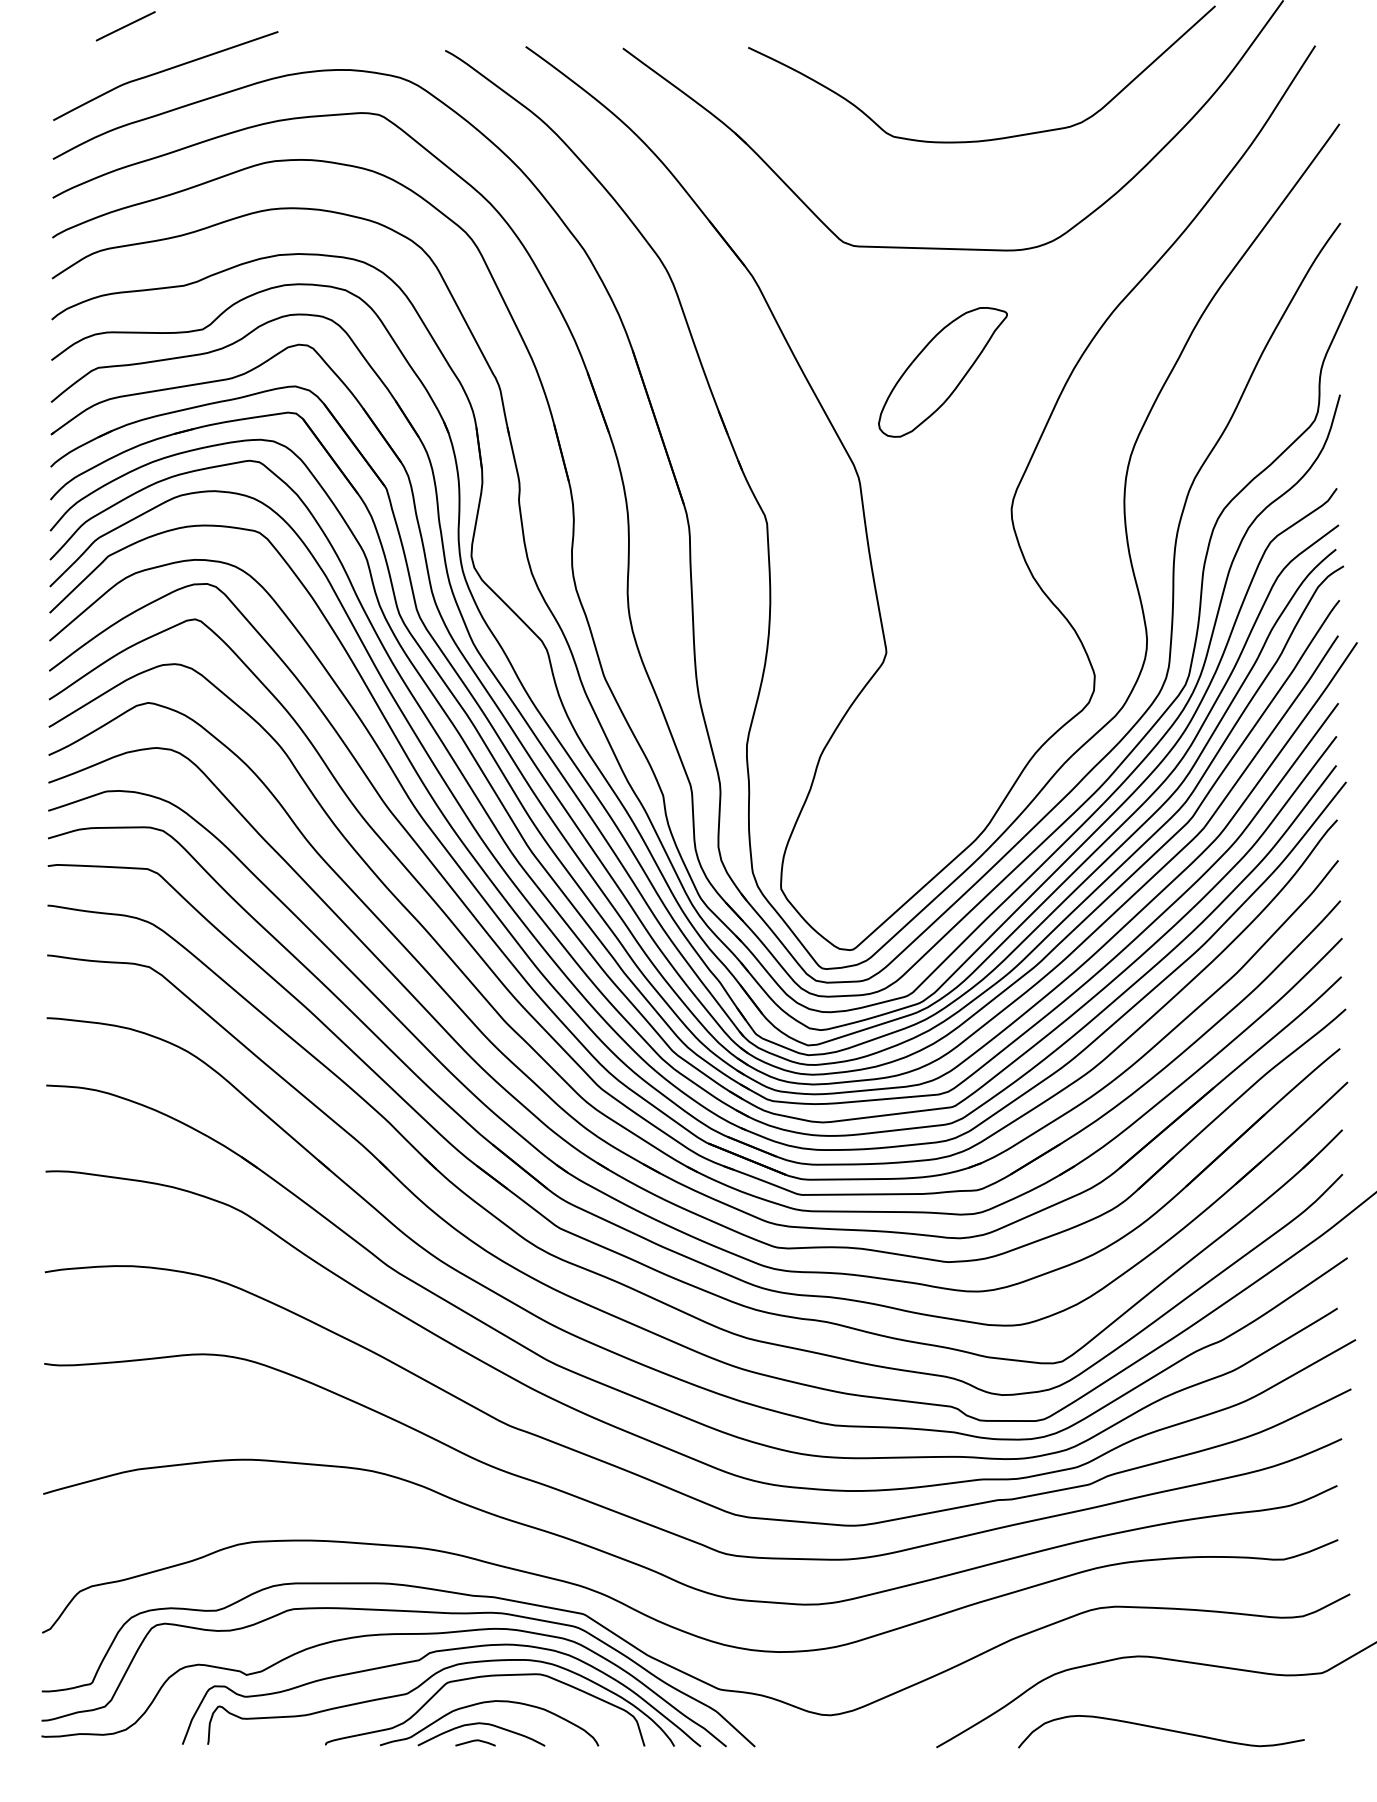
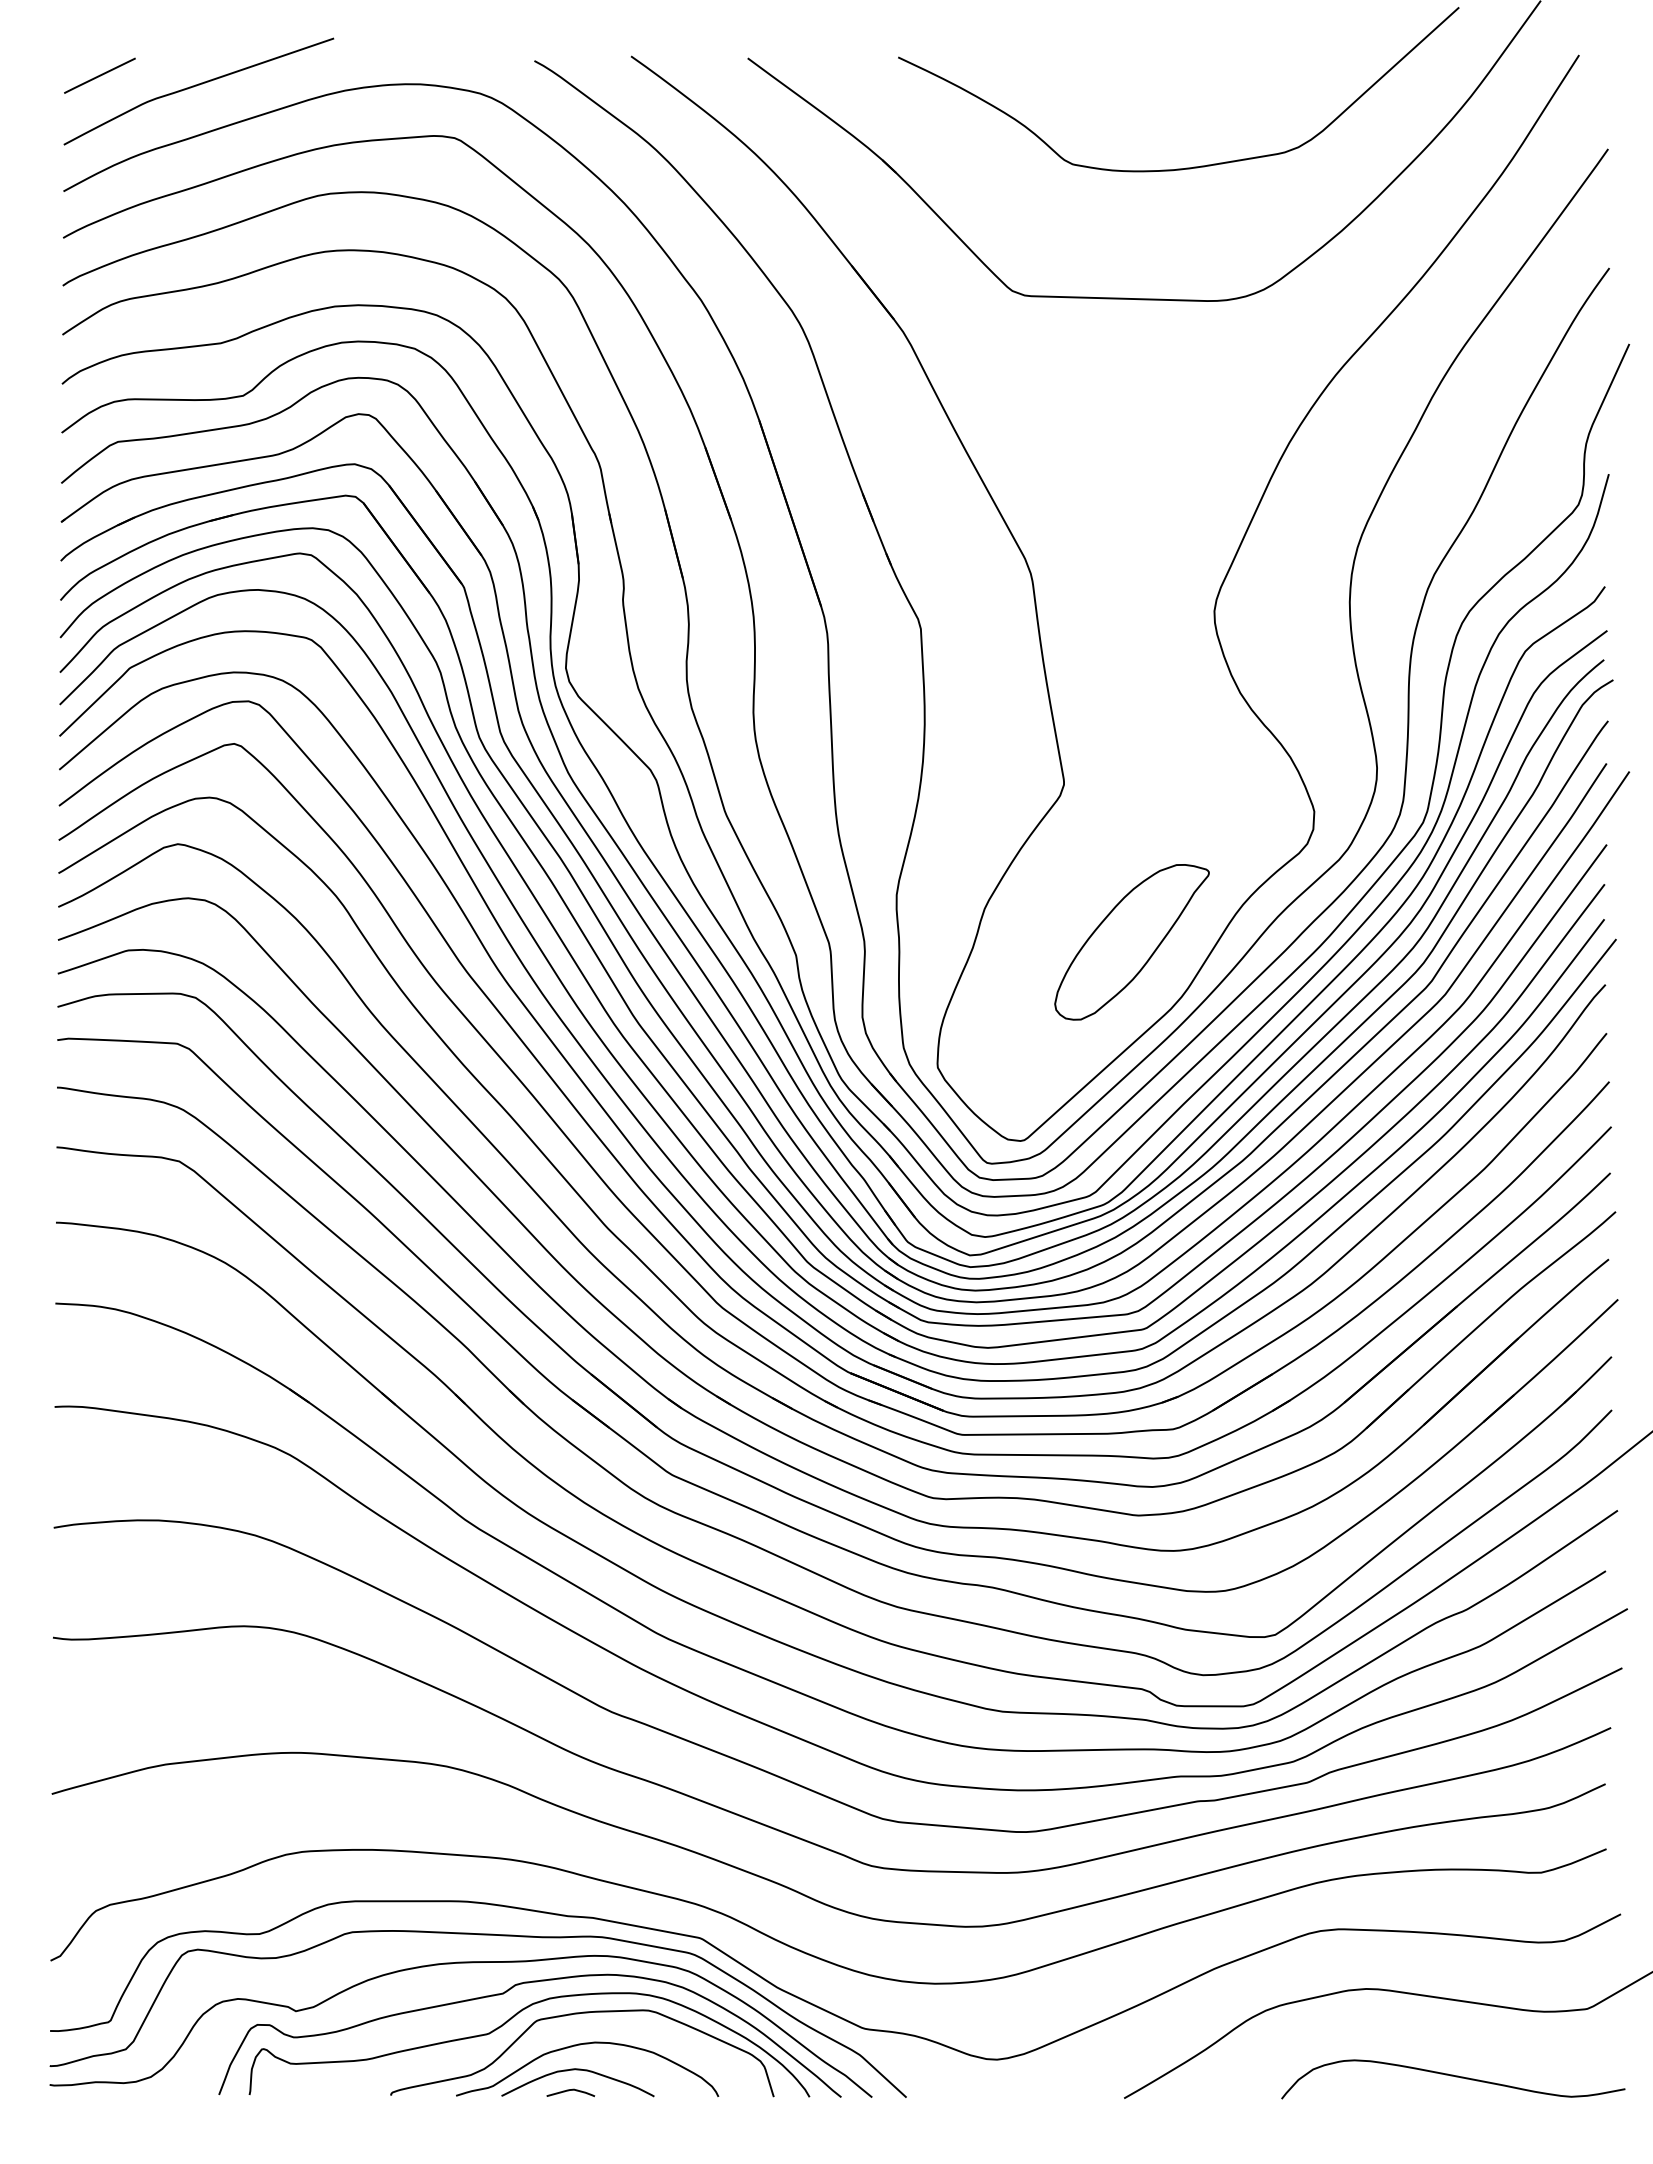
line: (125, 26) -> (99, 75), moved
part: (942, 372) -> (1131, 942), moved
curve: (1163, 1730) -> (1455, 2077), moved

